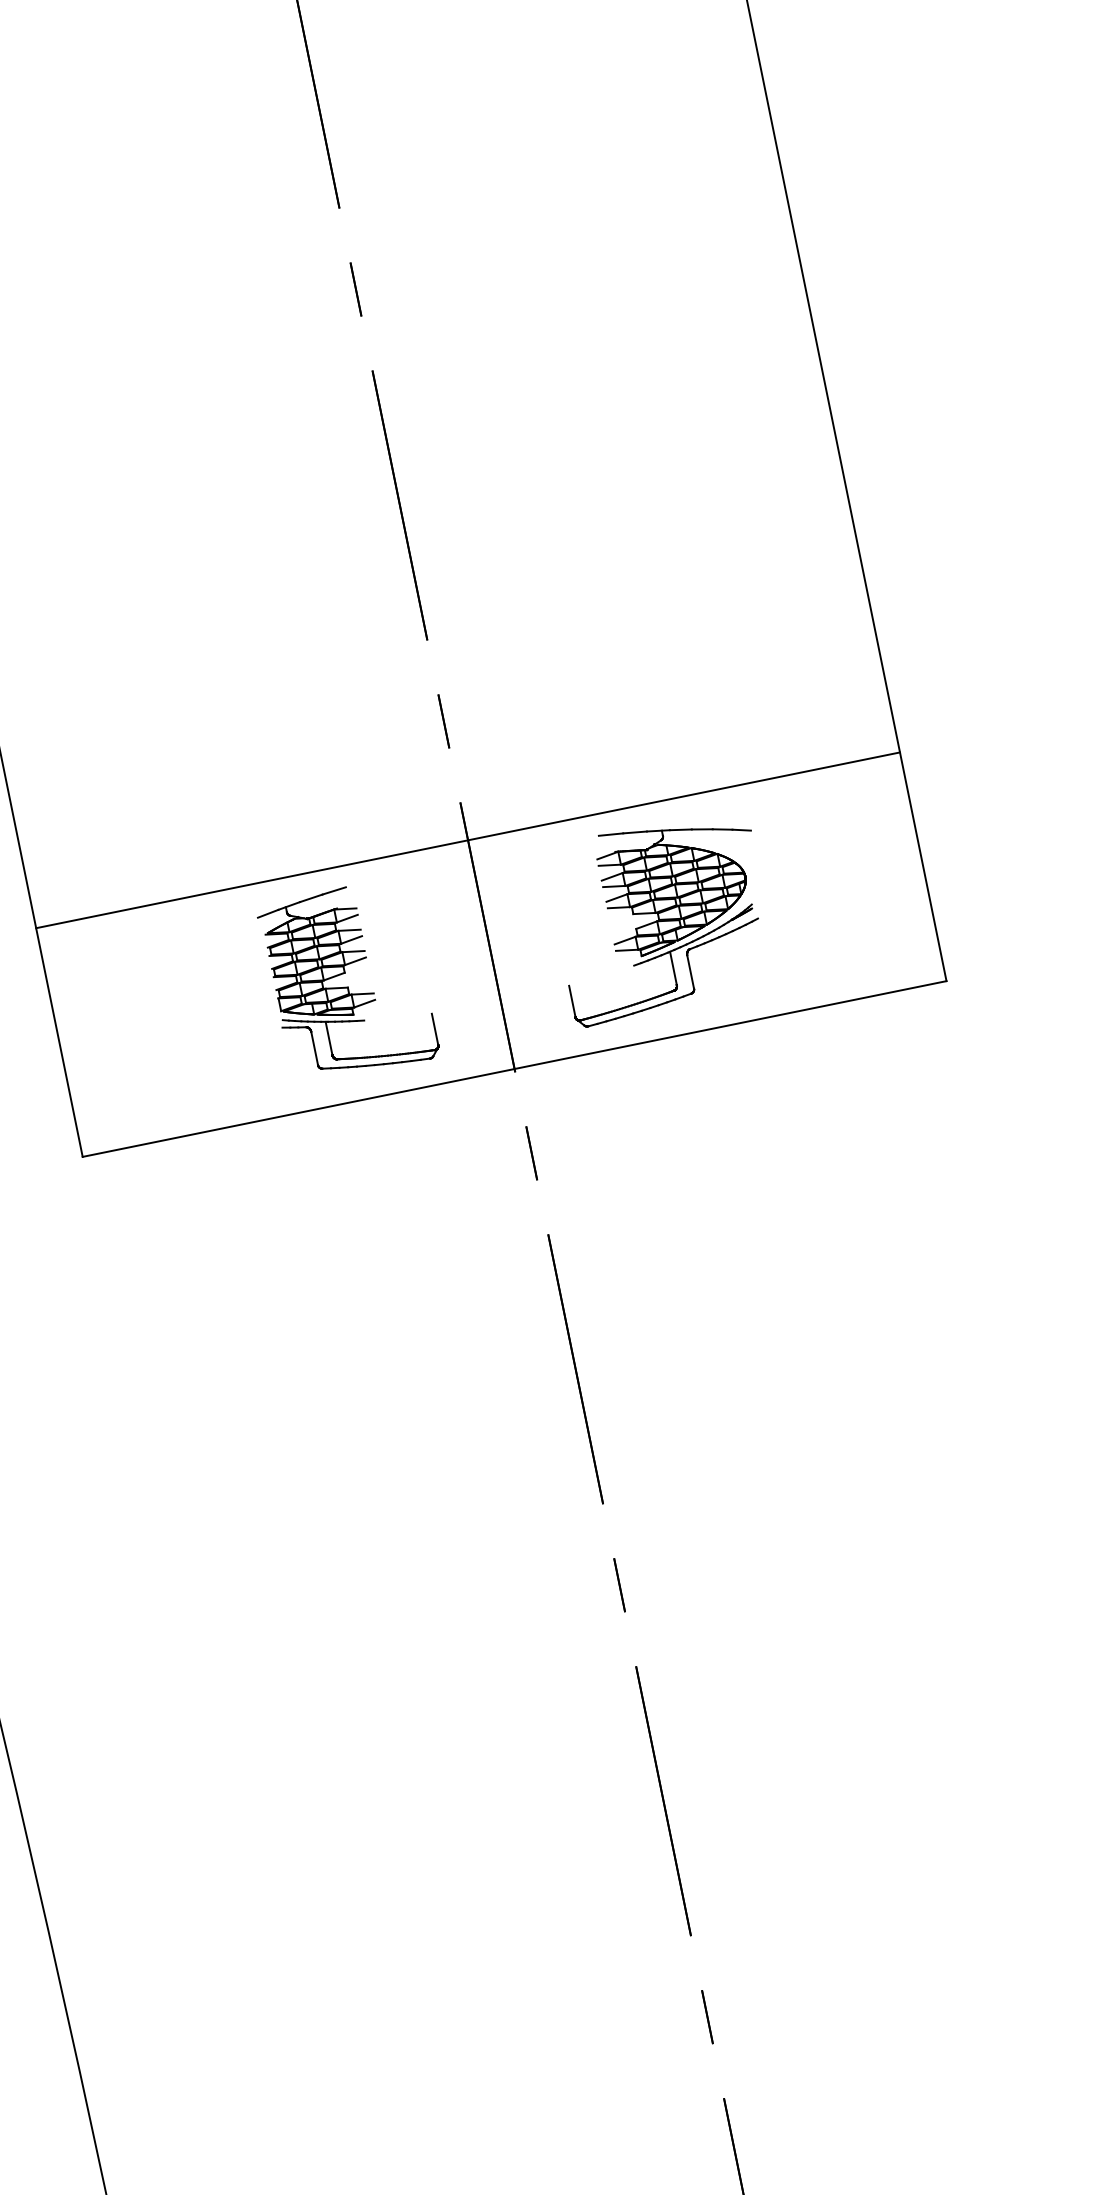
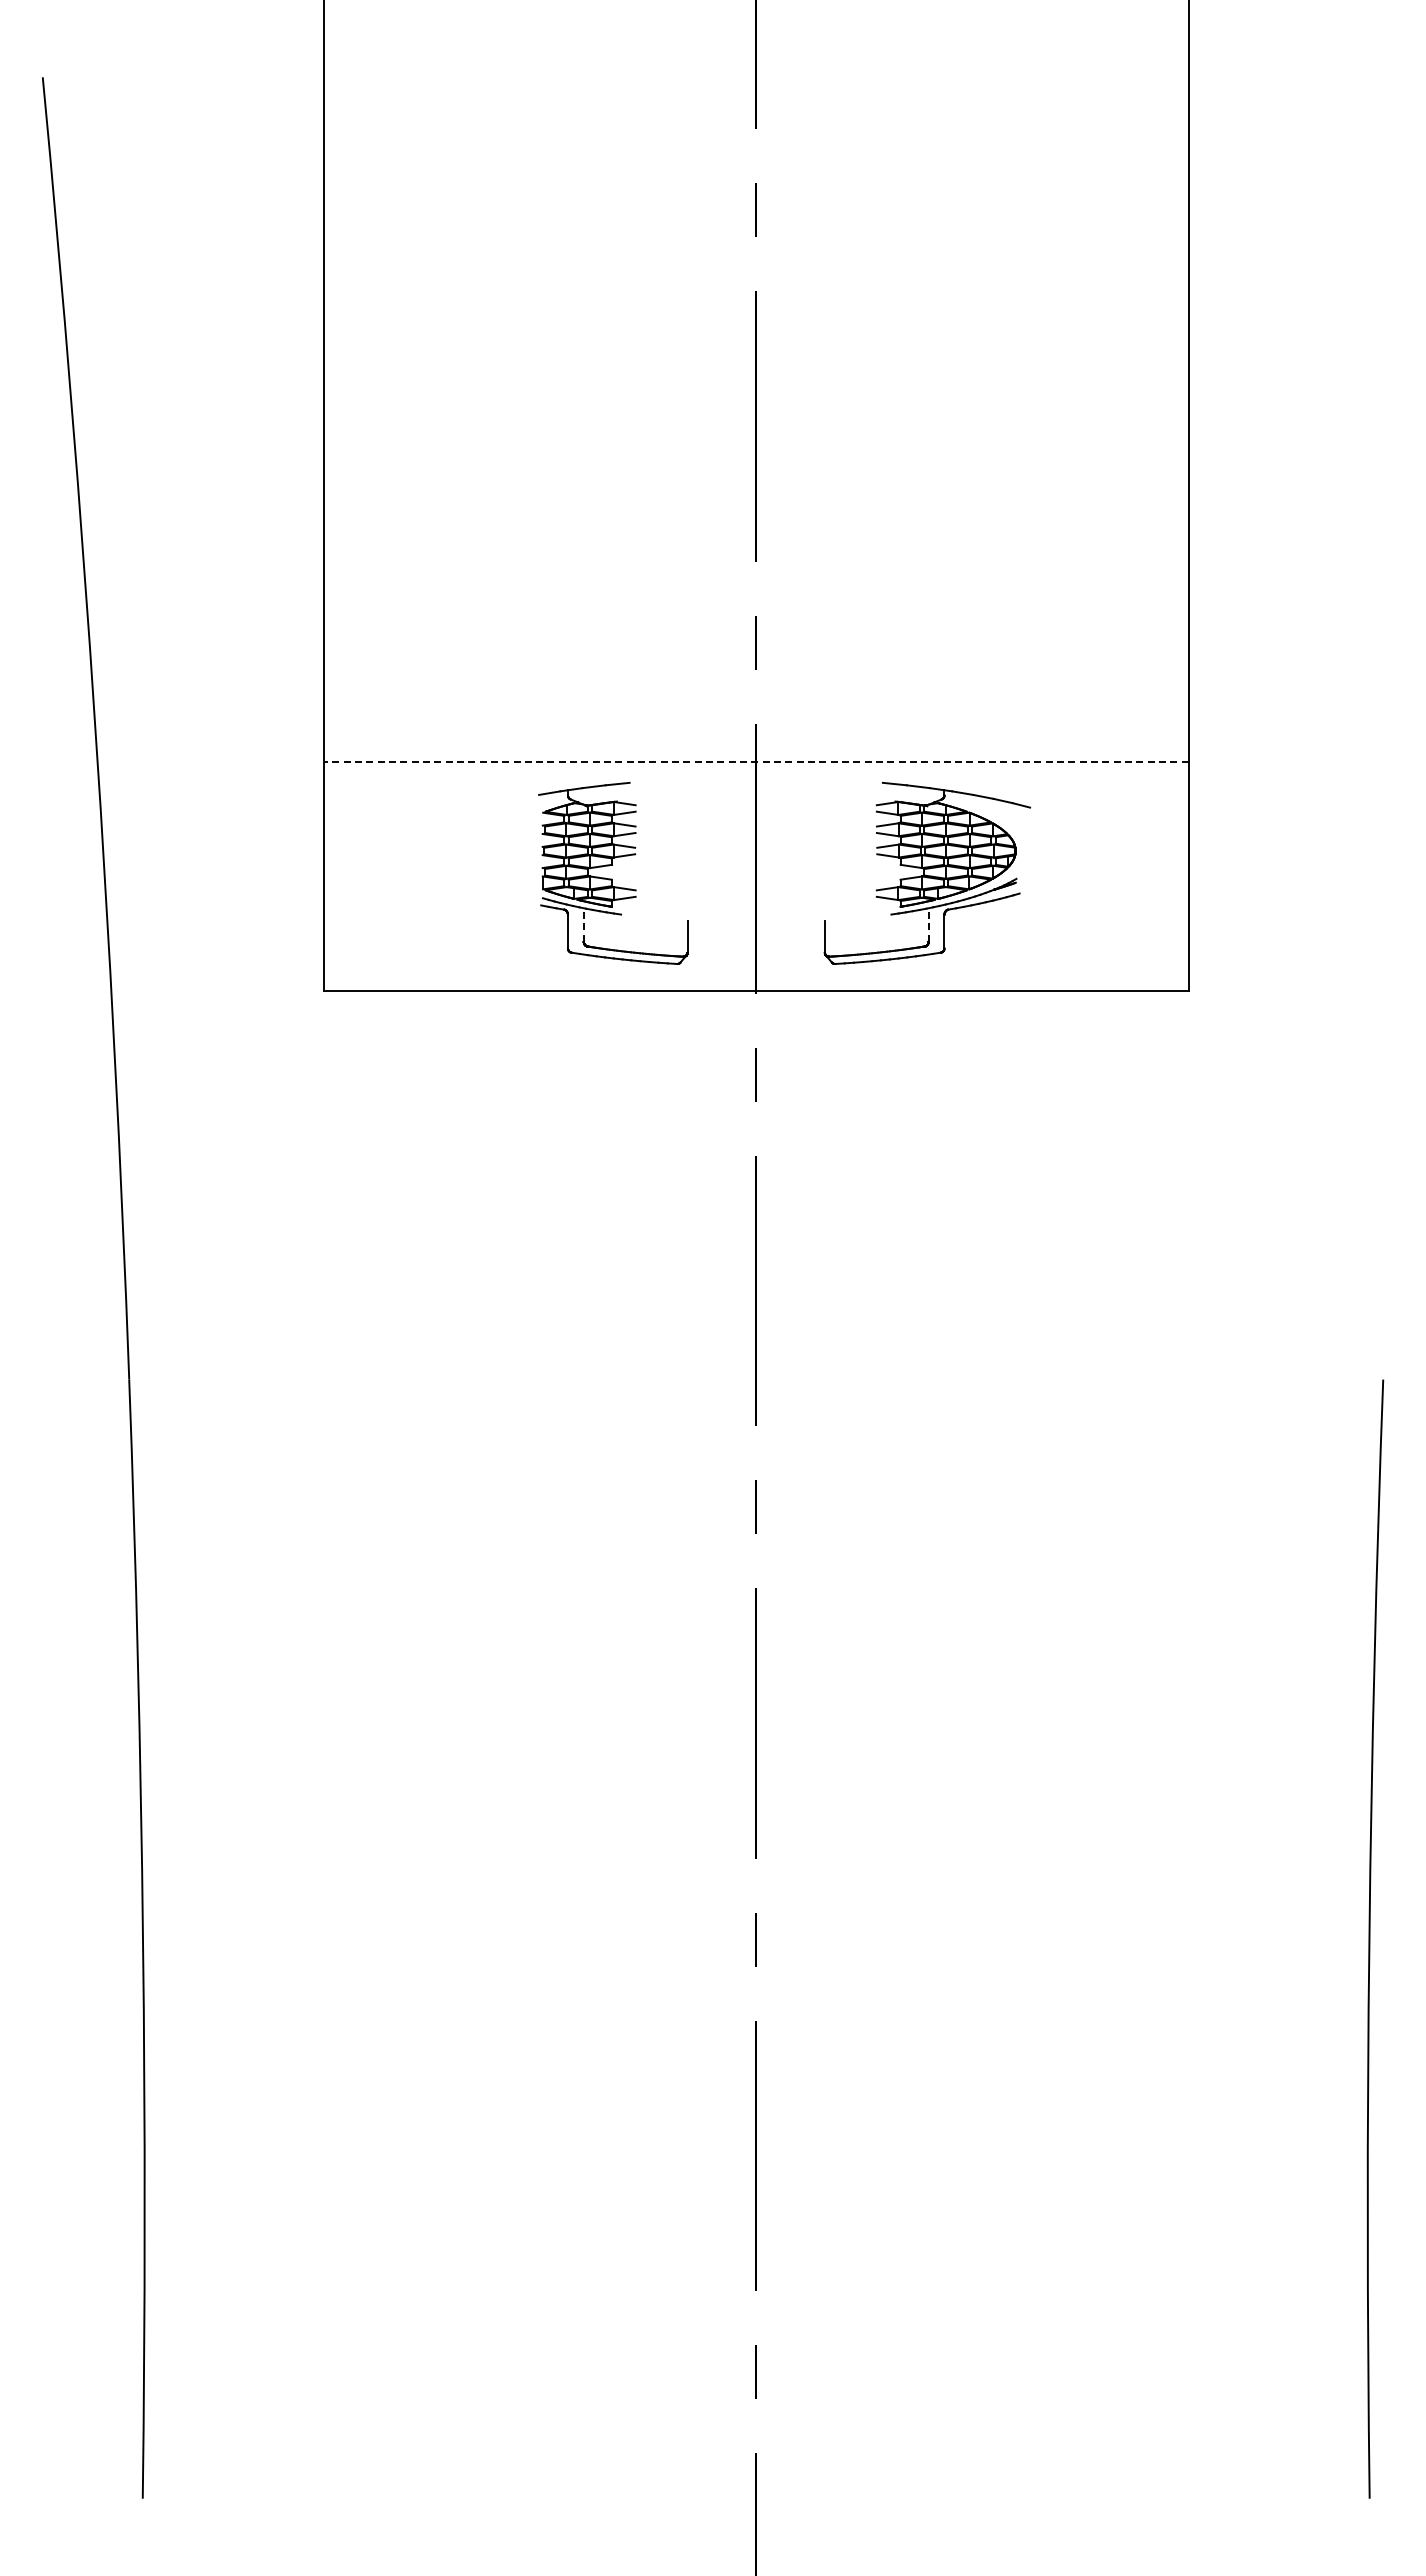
line: (467, 840) -> (755, 761), solid -> dashed
line: (673, 968) -> (928, 924), solid -> dashed
line: (328, 1038) -> (583, 924), solid -> dashed

